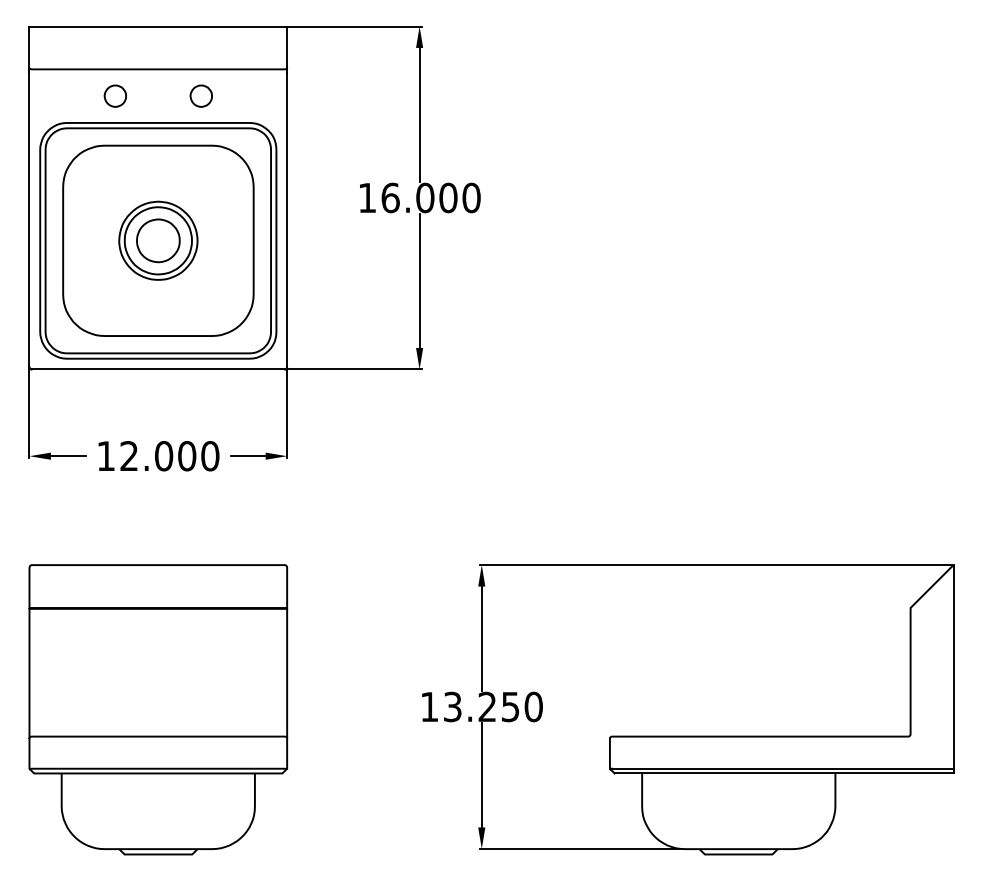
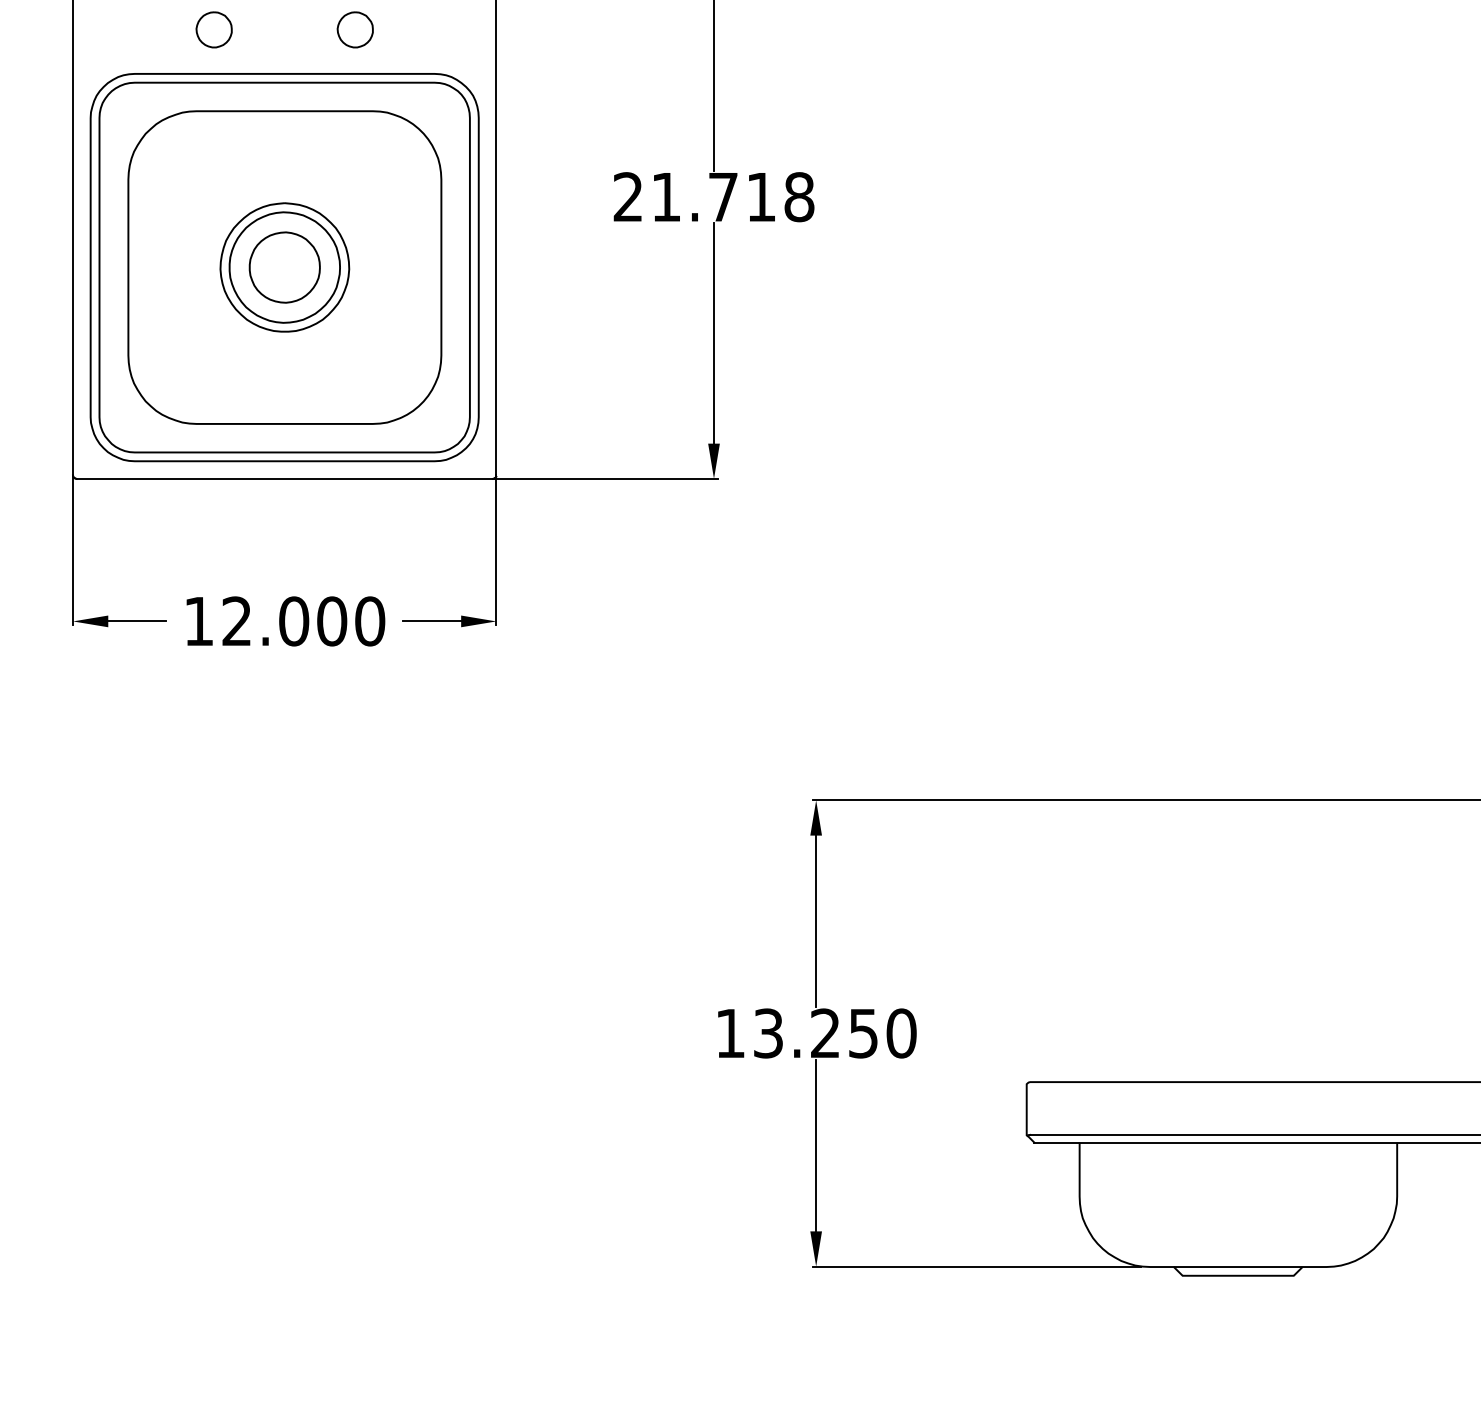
text: (419, 197) -> (713, 196), 16.000 -> 21.718
part: (158, 709) -> (285, 1037), removed

